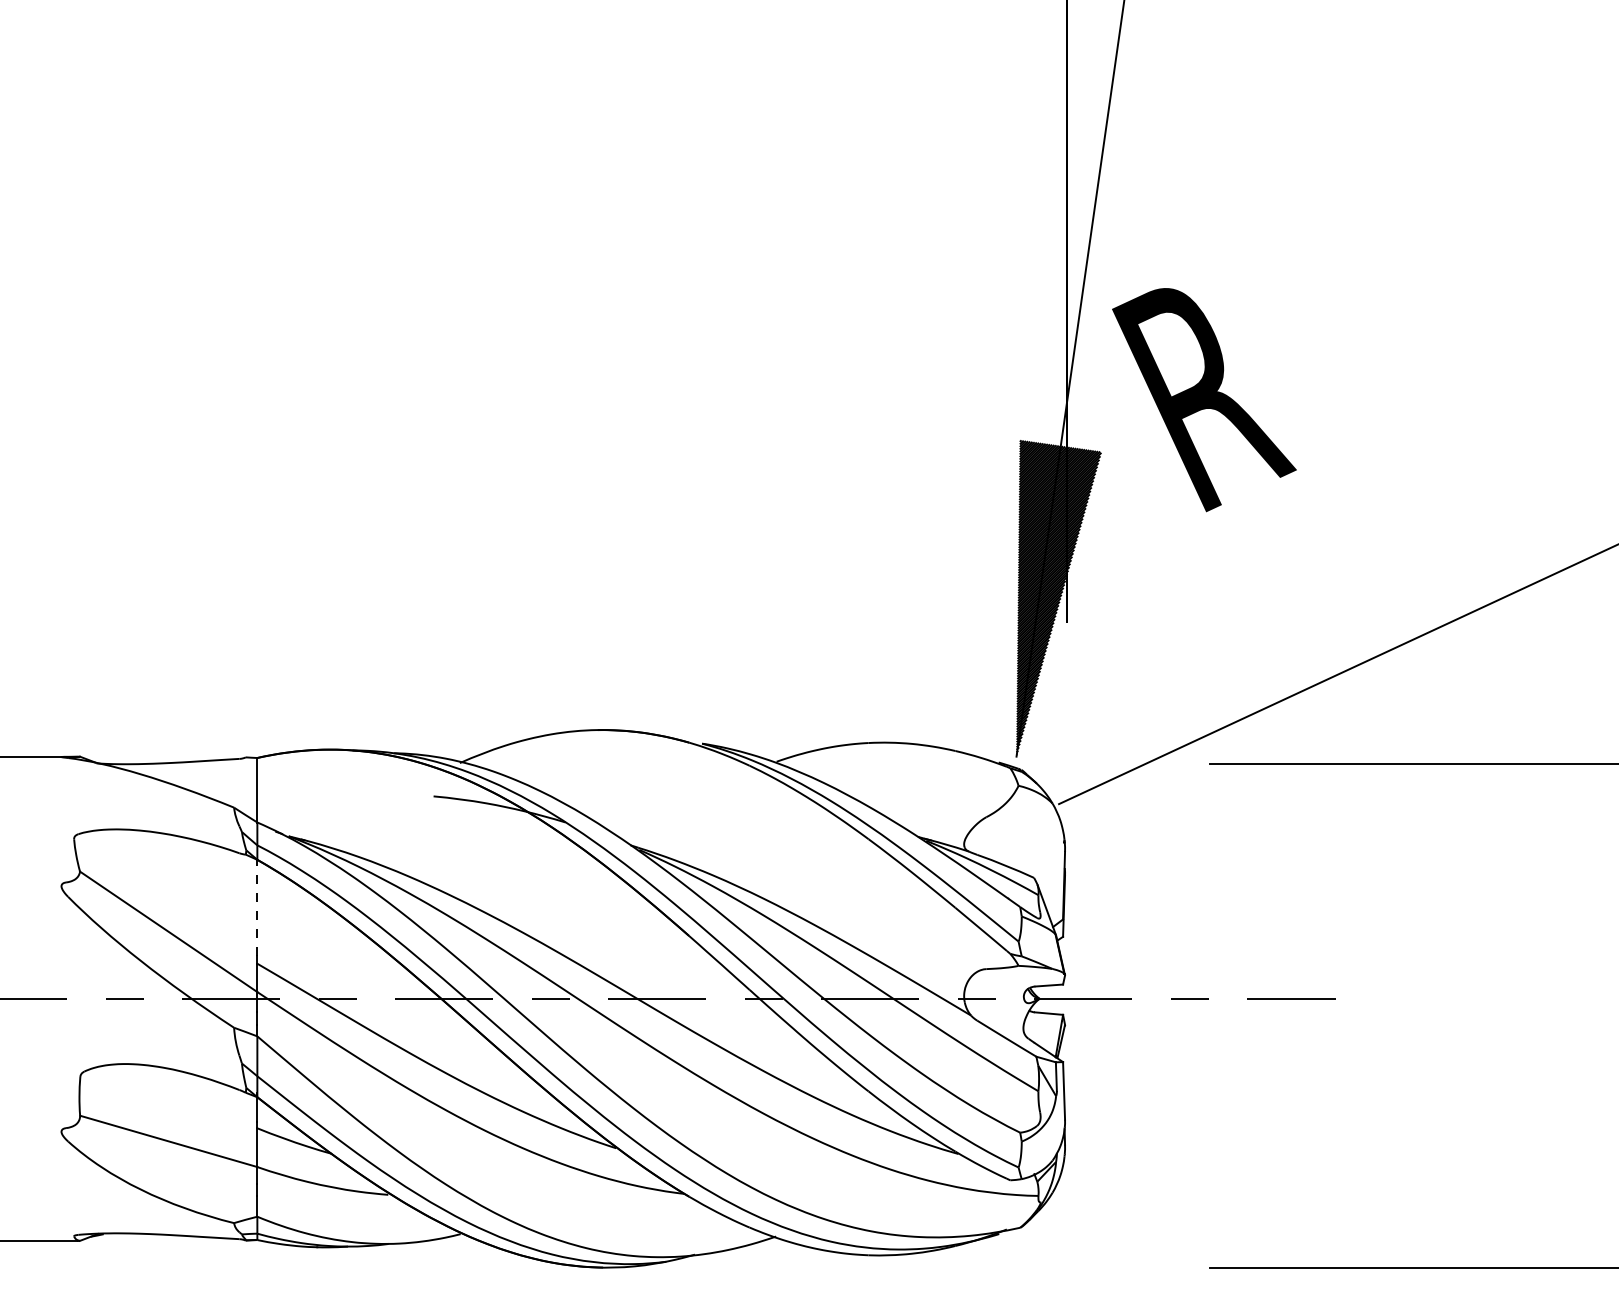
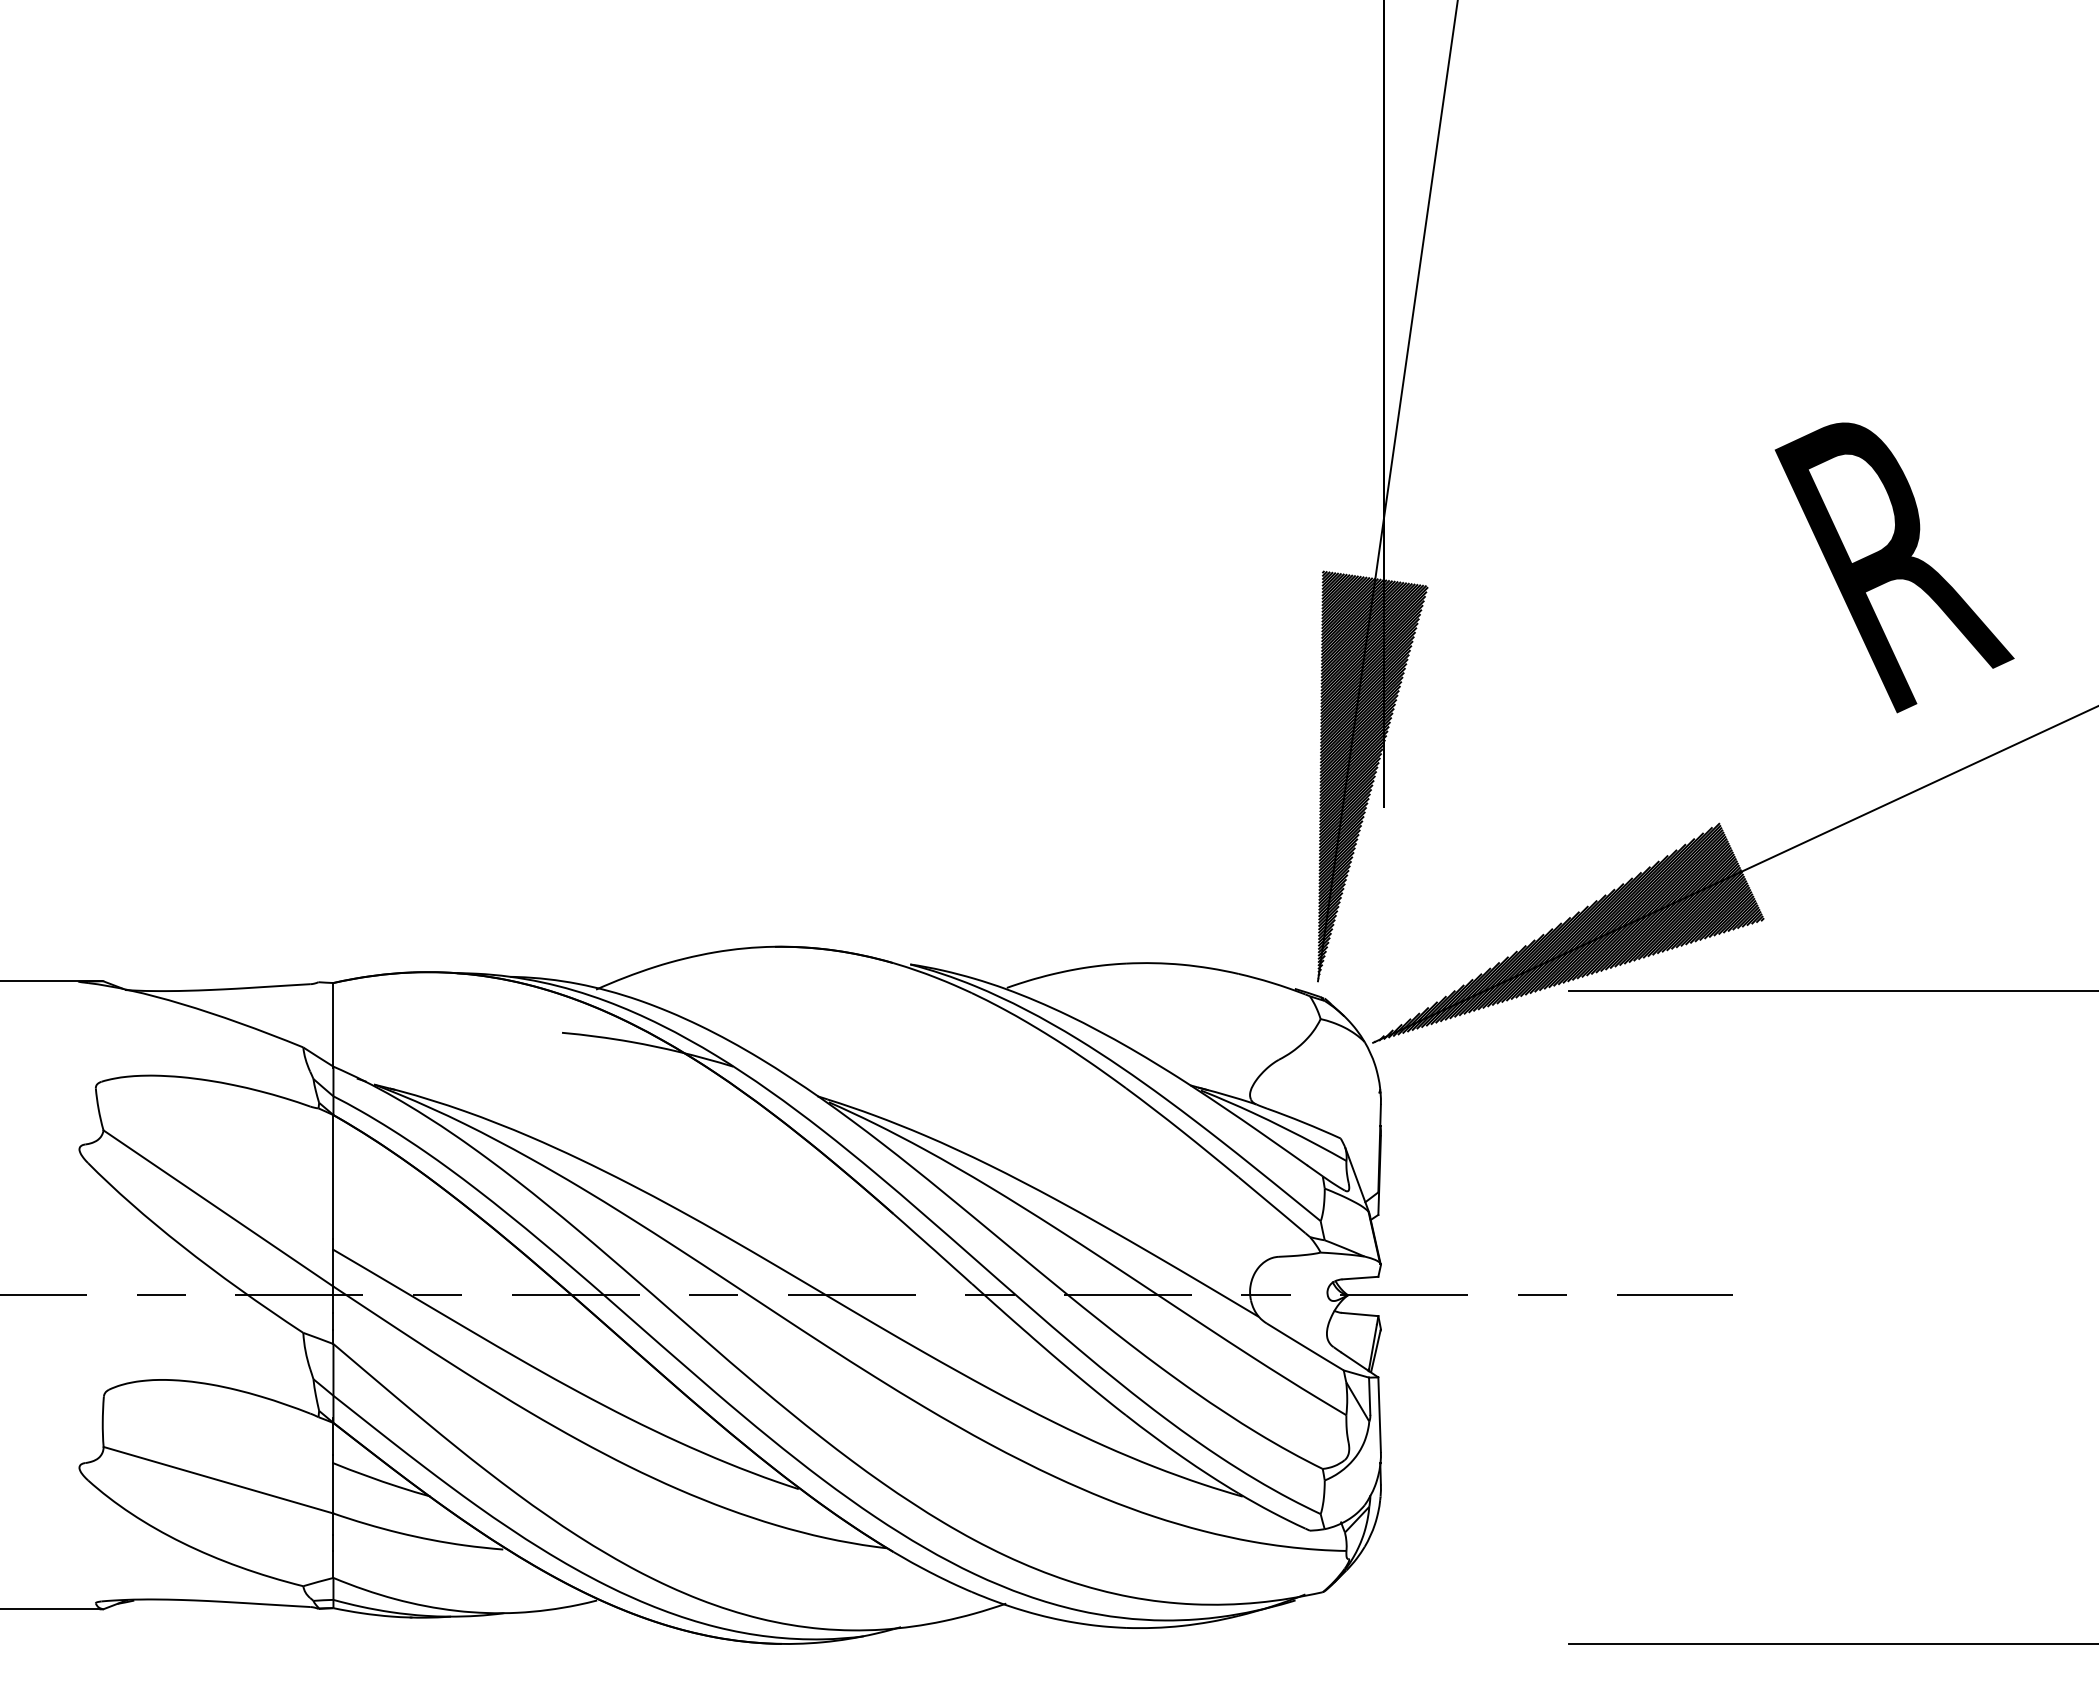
text: (1204, 399) -> (1894, 567), moved
hatch: (1210, 719) -> (1569, 932), added
line: (257, 907) -> (333, 1176), dashed -> solid

